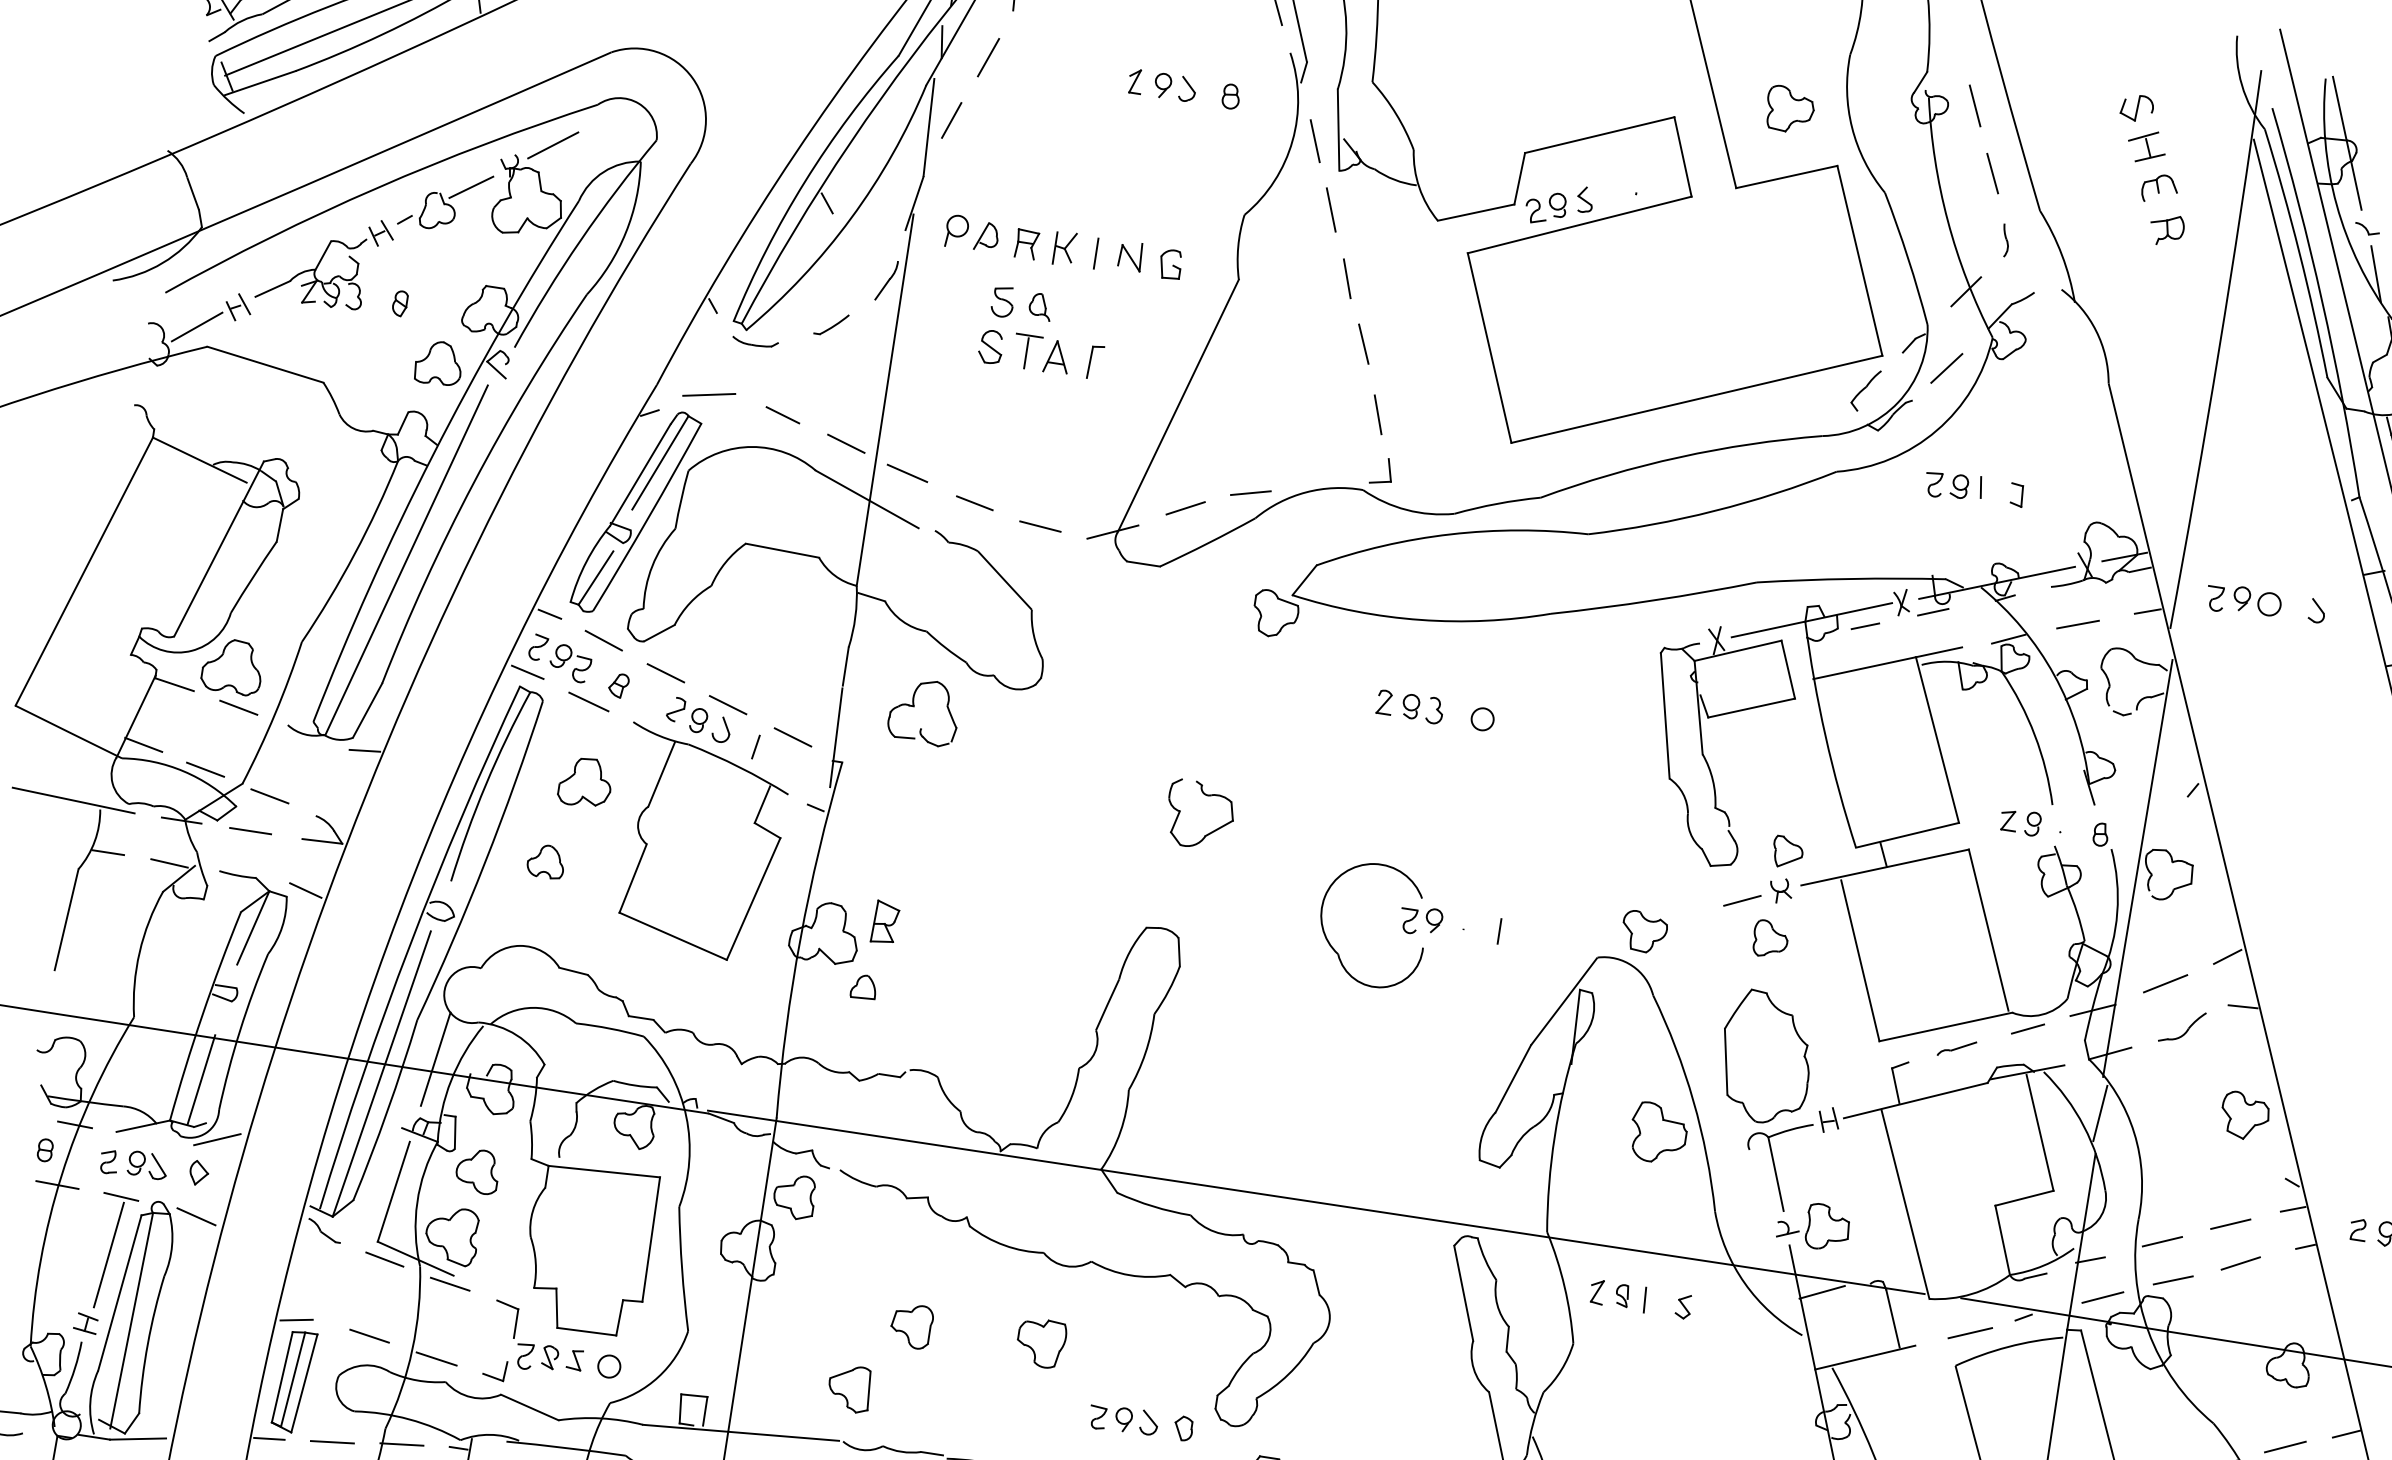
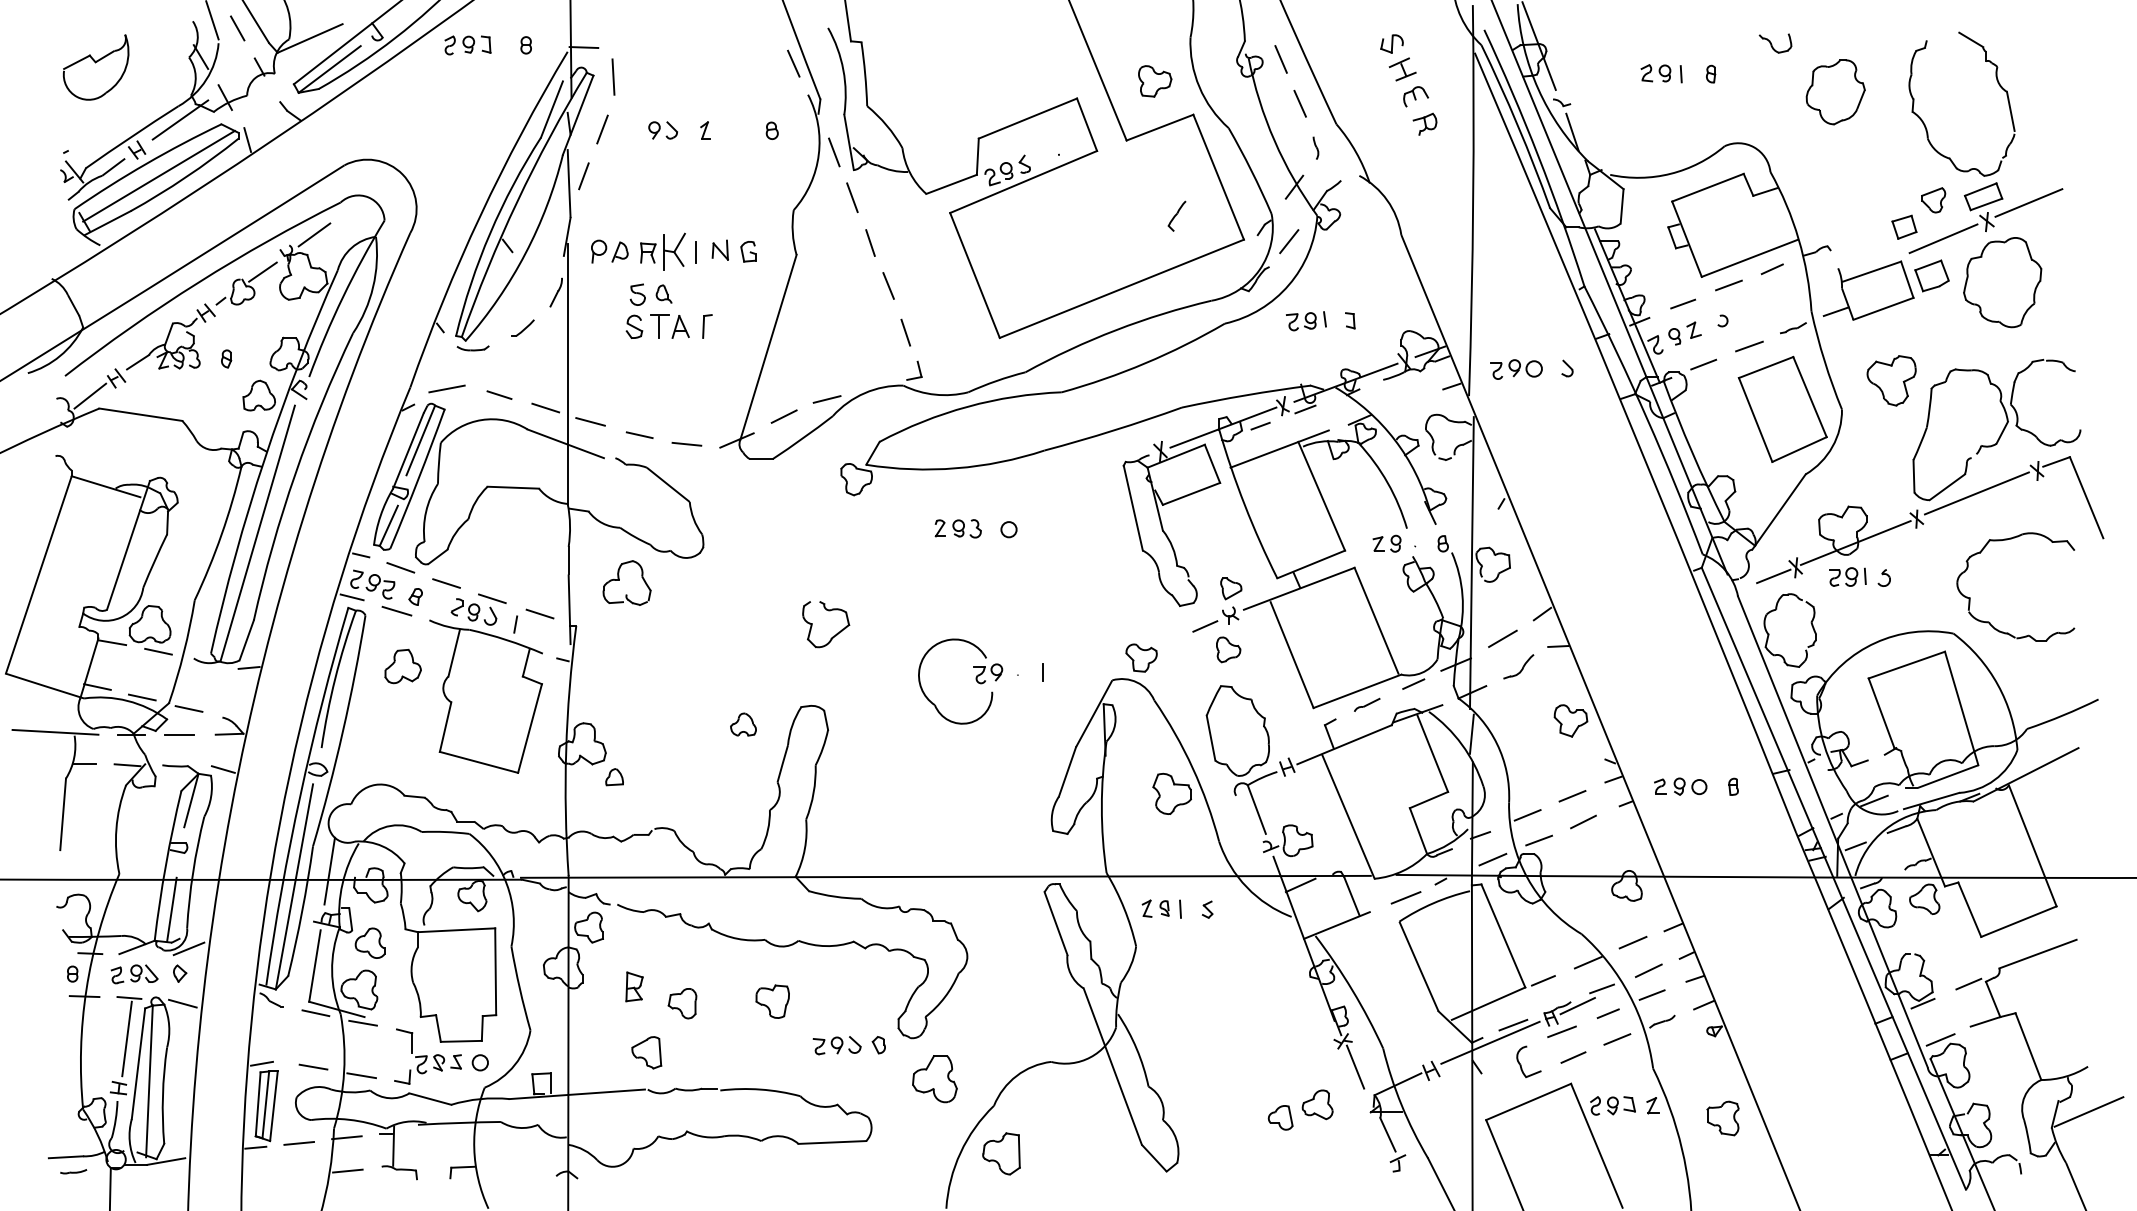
part: (1174, 87) -> (662, 130), moved
part: (1064, 247) -> (674, 251), size x1.6
part: (1864, 389) -> (1176, 215), moved
line: (2077, 624) -> (1405, 402), removed
part: (546, 861) -> (743, 724), moved
part: (885, 922) -> (634, 986), moved

